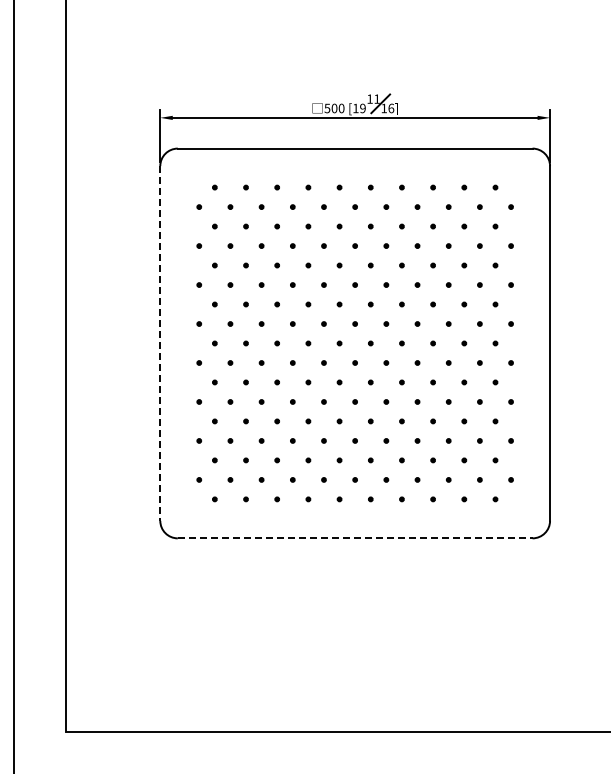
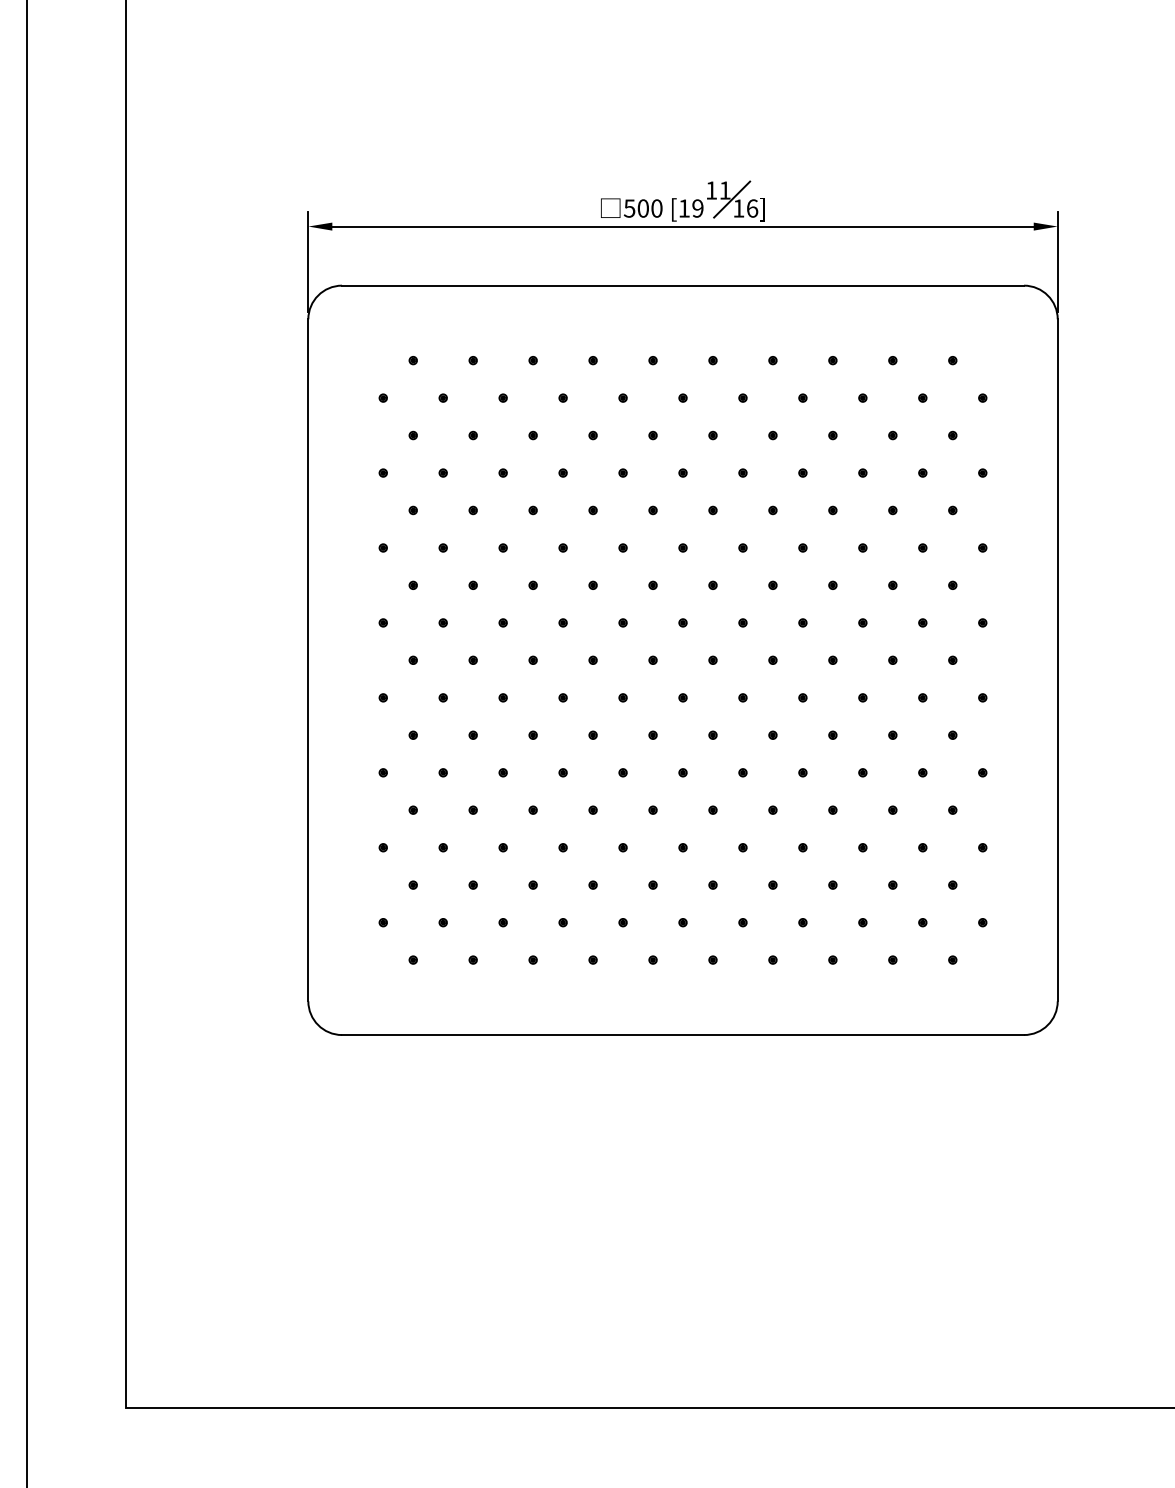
line: (160, 343) -> (308, 660), dashed -> solid
line: (355, 538) -> (683, 1035), dashed -> solid

